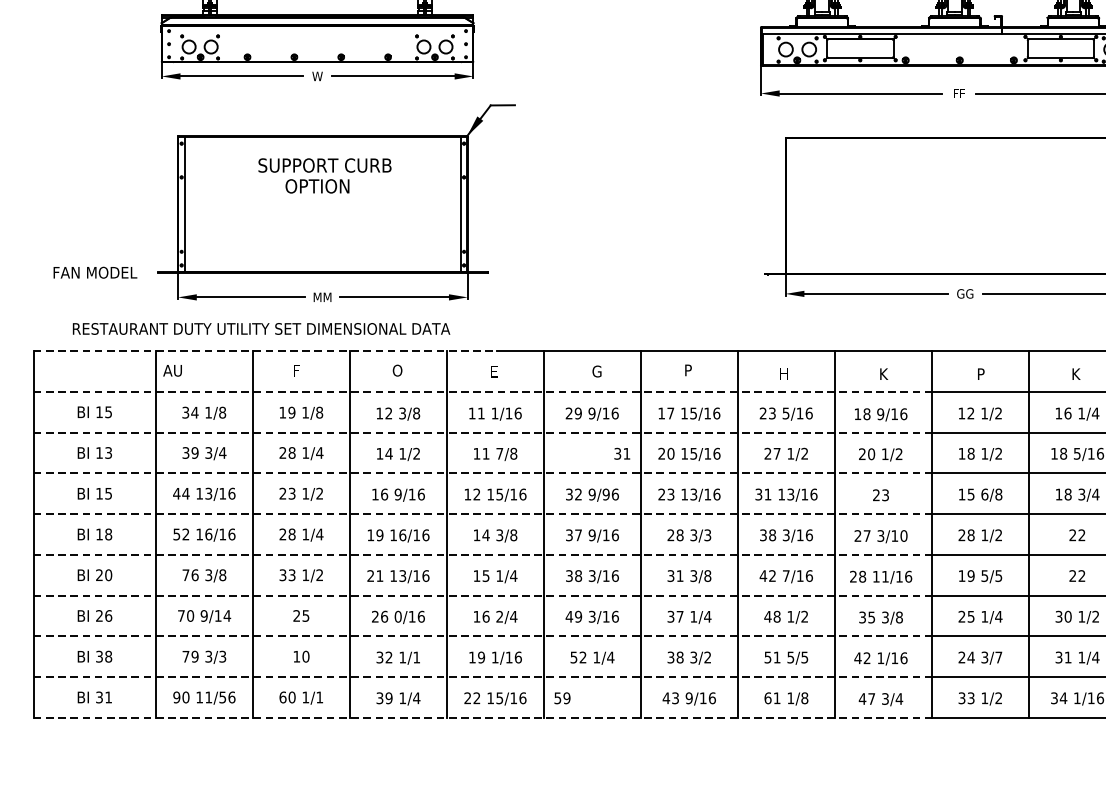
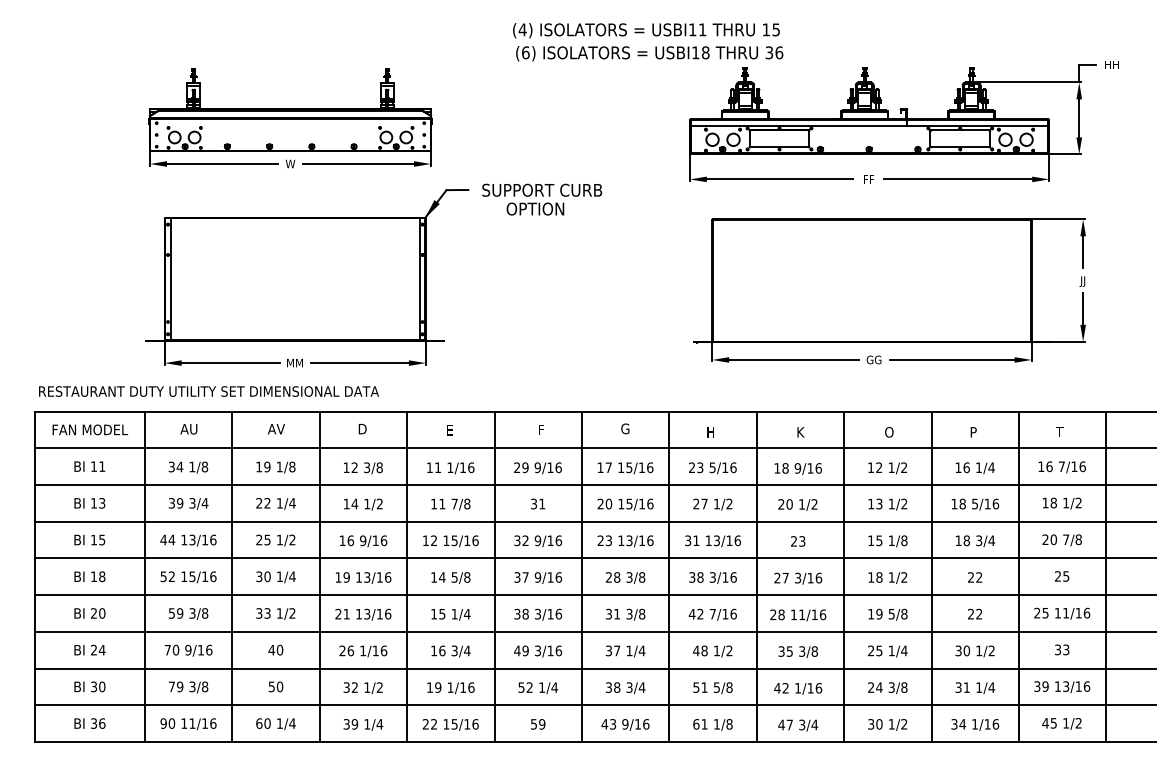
text: (325, 175) -> (542, 199), moved
text: (95, 272) -> (90, 429), moved
text: (260, 328) -> (208, 391), moved
line: (265, 351) -> (243, 411), dashed -> solid
text: (397, 369) -> (362, 428), O -> D
text: (689, 369) -> (625, 428), P -> G
text: (172, 371) -> (188, 429), moved
text: (300, 371) -> (275, 429), F -> AV
text: (597, 371) -> (542, 429), G -> F
text: (982, 374) -> (889, 432), P -> O
text: (1076, 374) -> (974, 432), K -> P
line: (482, 392) -> (439, 448), dashed -> solid
text: (108, 412) -> (102, 466), 15 -> 11
line: (482, 432) -> (439, 484), dashed -> solid
text: (292, 453) -> (267, 503), 28 -> 22
text: (622, 453) -> (538, 503), moved
text: (971, 453) -> (879, 503), 18 -> 13
line: (482, 473) -> (439, 521), dashed -> solid
text: (292, 493) -> (267, 539), 23 -> 25
text: (606, 494) -> (550, 540), 9/96 -> 9/16
text: (984, 494) -> (891, 540), 6/8 -> 1/8
line: (482, 514) -> (439, 558), dashed -> solid
text: (208, 534) -> (192, 576), 16/16 -> 15/16
text: (287, 534) -> (263, 576), 28 -> 30
text: (403, 535) -> (367, 577), 16/16 -> 13/16
text: (499, 535) -> (454, 577), 3/8 -> 5/8
text: (708, 535) -> (642, 577), 3/3 -> 3/8
text: (903, 535) -> (818, 577), 3/10 -> 3/16
text: (961, 535) -> (870, 577), 28 -> 18
line: (482, 555) -> (439, 595), dashed -> solid
text: (189, 575) -> (175, 613), 76 -> 59
text: (998, 575) -> (904, 613), 5/5 -> 5/8
line: (482, 595) -> (439, 631), dashed -> solid
text: (107, 615) -> (101, 649), 26 -> 24
text: (226, 615) -> (208, 649), 9/14 -> 9/16
text: (300, 615) -> (275, 649), 25 -> 40
text: (398, 616) -> (363, 650), 0/16 -> 1/16
text: (499, 617) -> (454, 651), 2/4 -> 3/4
line: (482, 636) -> (439, 668), dashed -> solid
text: (108, 656) -> (102, 686), 38 -> 30
text: (223, 656) -> (205, 686), 3/3 -> 3/8
text: (296, 656) -> (271, 686), 10 -> 50
text: (416, 657) -> (379, 687), 1/1 -> 1/2
text: (707, 657) -> (641, 687), 3/2 -> 3/4
text: (804, 657) -> (729, 687), 5/5 -> 5/8
text: (998, 657) -> (904, 687), 3/7 -> 3/8
line: (482, 677) -> (439, 705), dashed -> solid
text: (108, 697) -> (102, 723), 31 -> 36
text: (223, 697) -> (205, 723), 11/56 -> 11/16
text: (319, 697) -> (292, 723), 1/1 -> 1/4
text: (562, 698) -> (538, 724), moved
text: (971, 698) -> (879, 724), 33 -> 30
line: (482, 717) -> (439, 741), dashed -> solid

